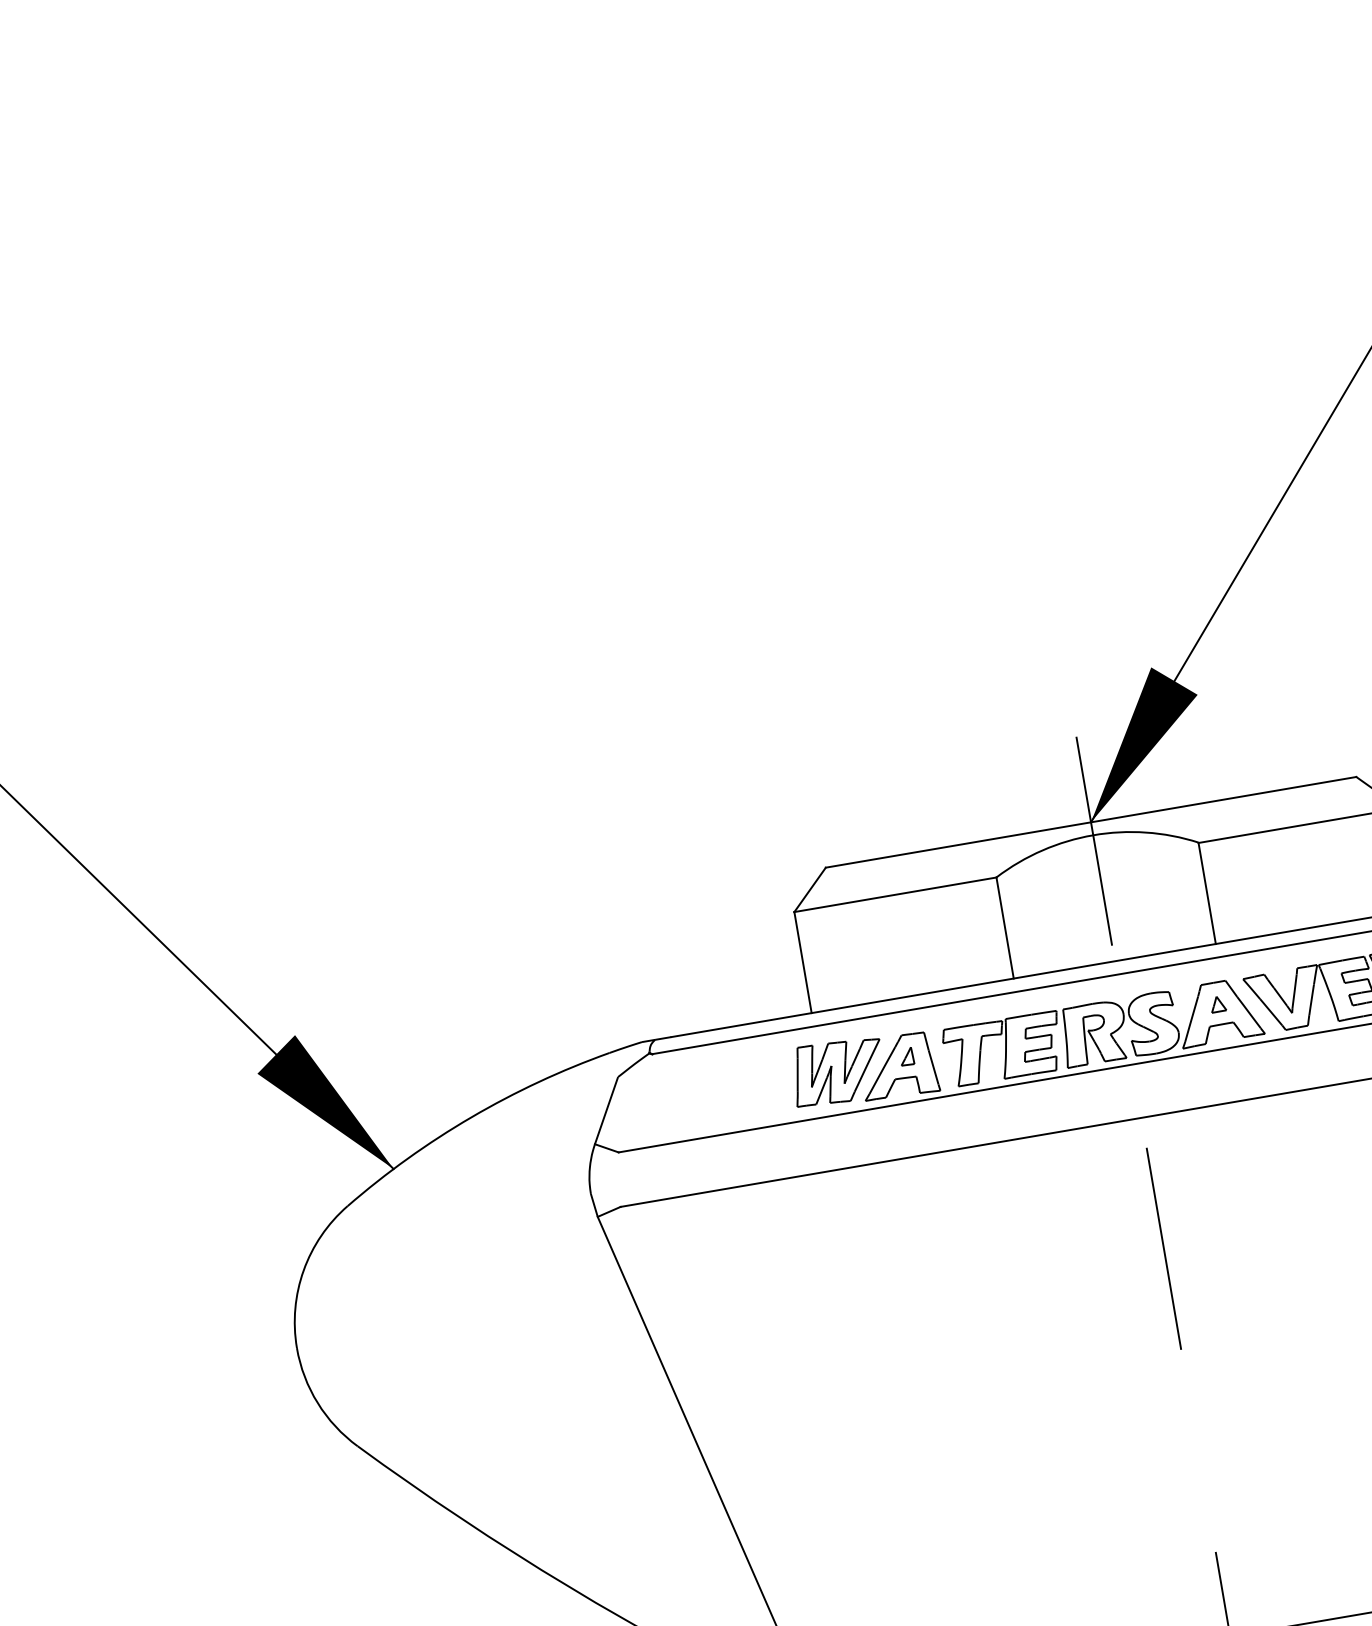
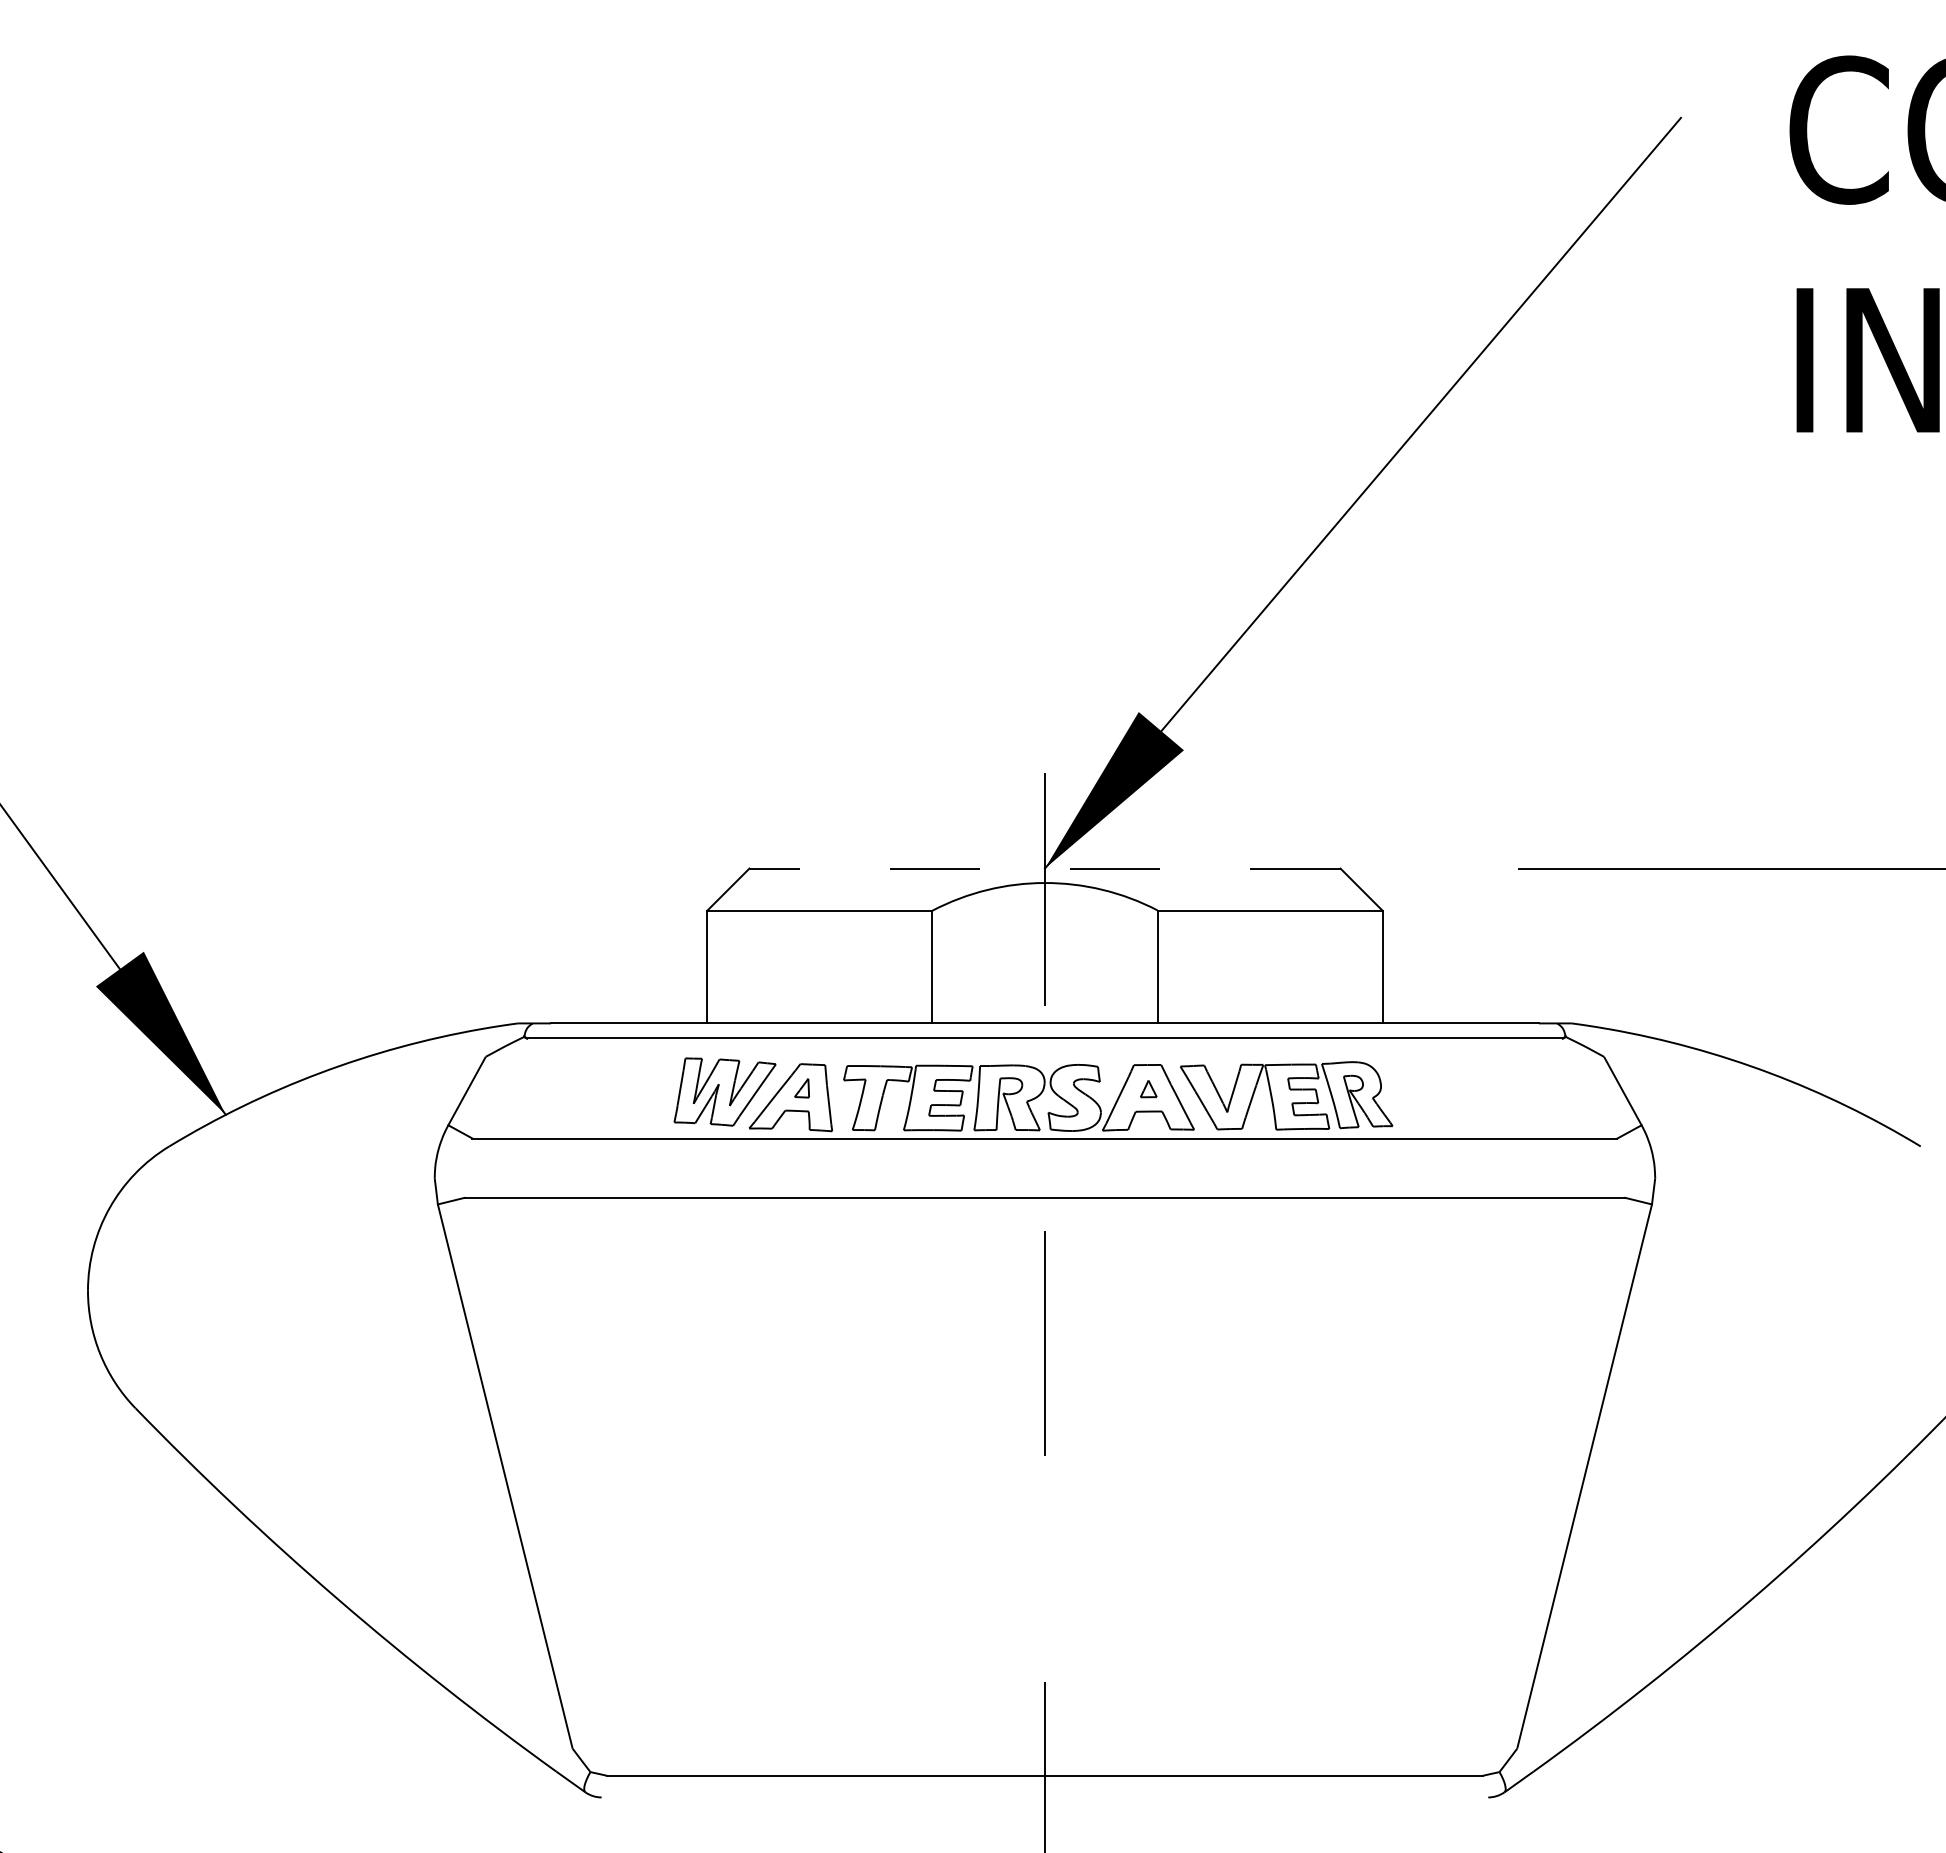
line: (1090, 822) -> (1044, 868), solid -> dashed

